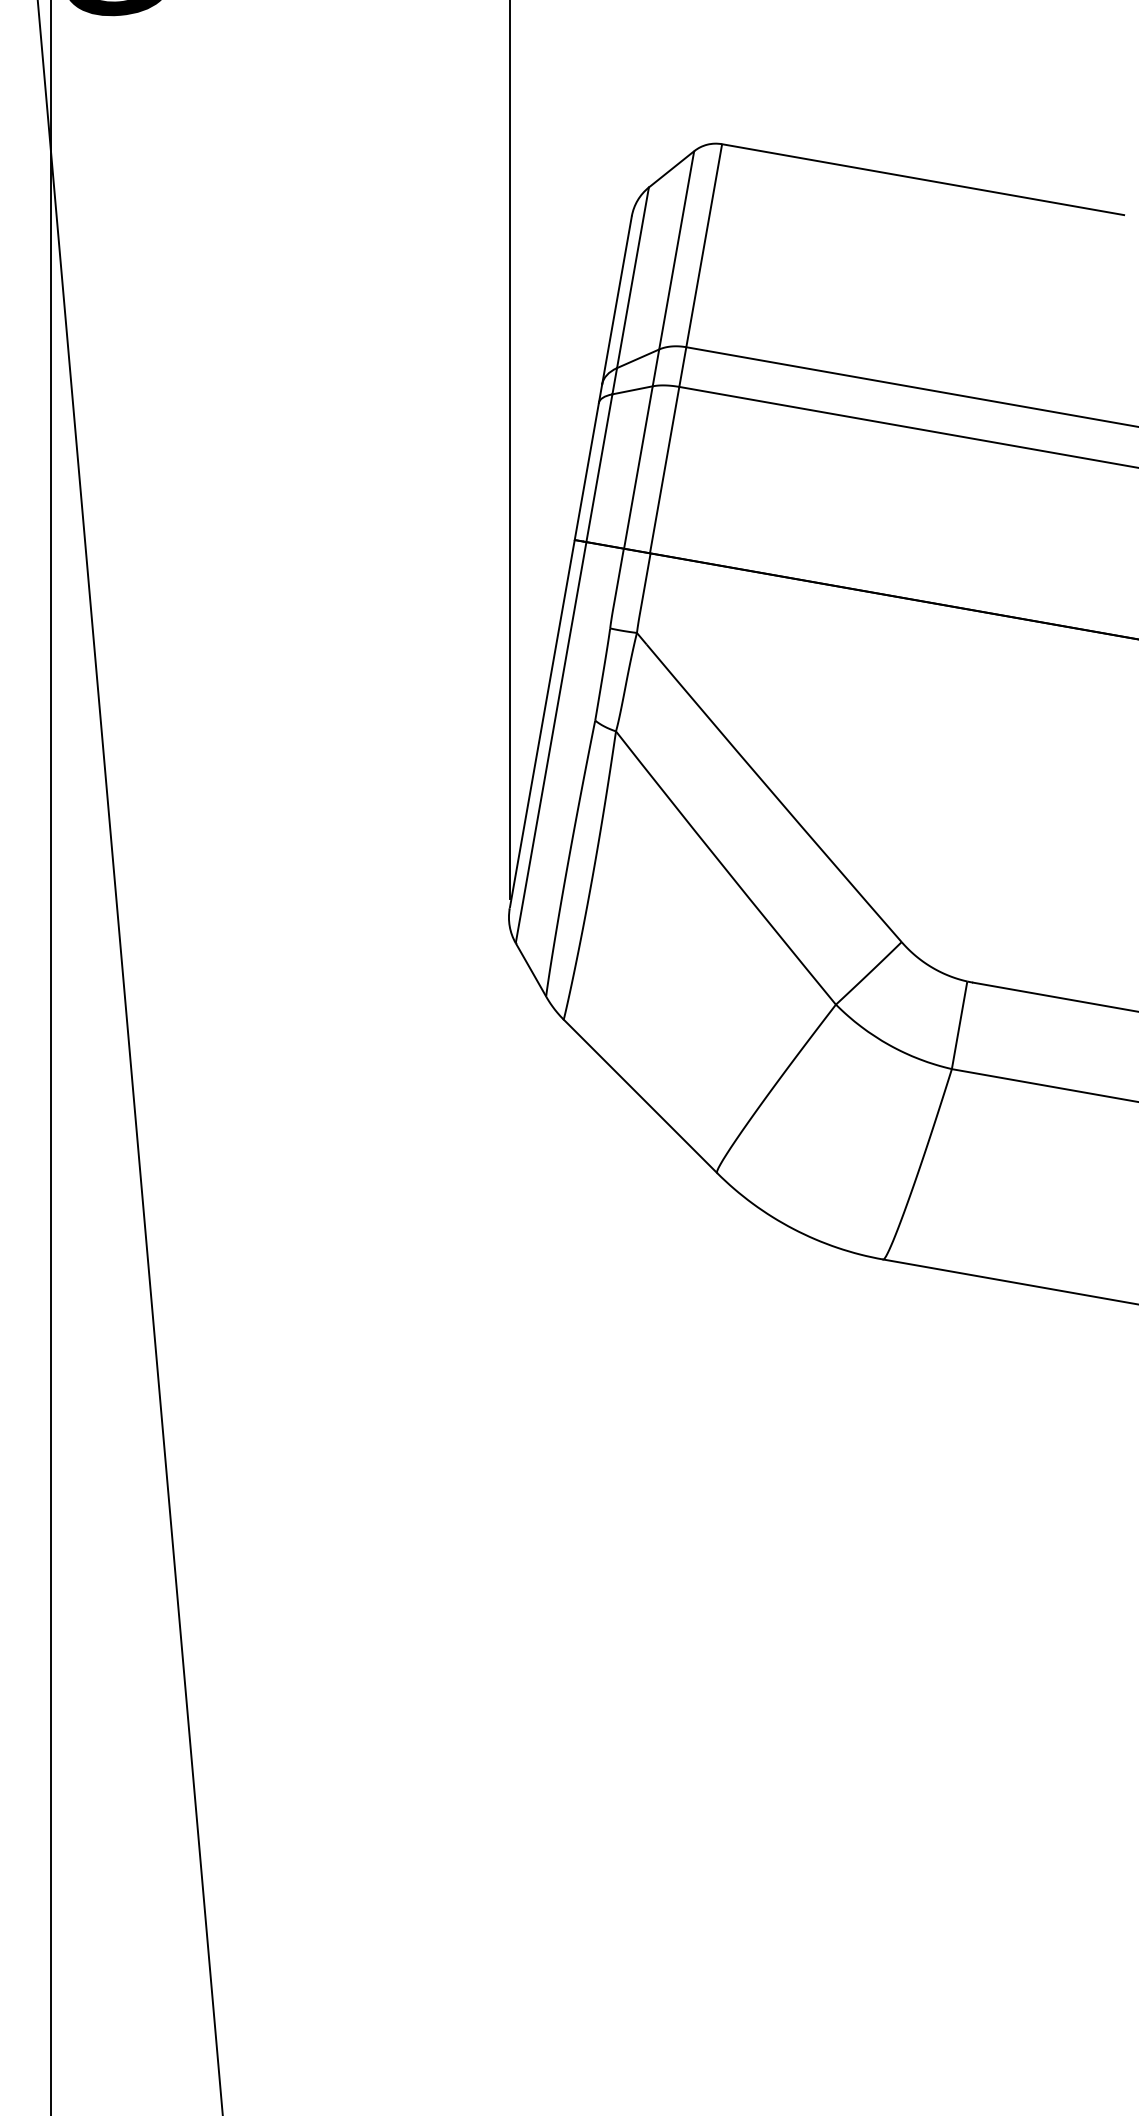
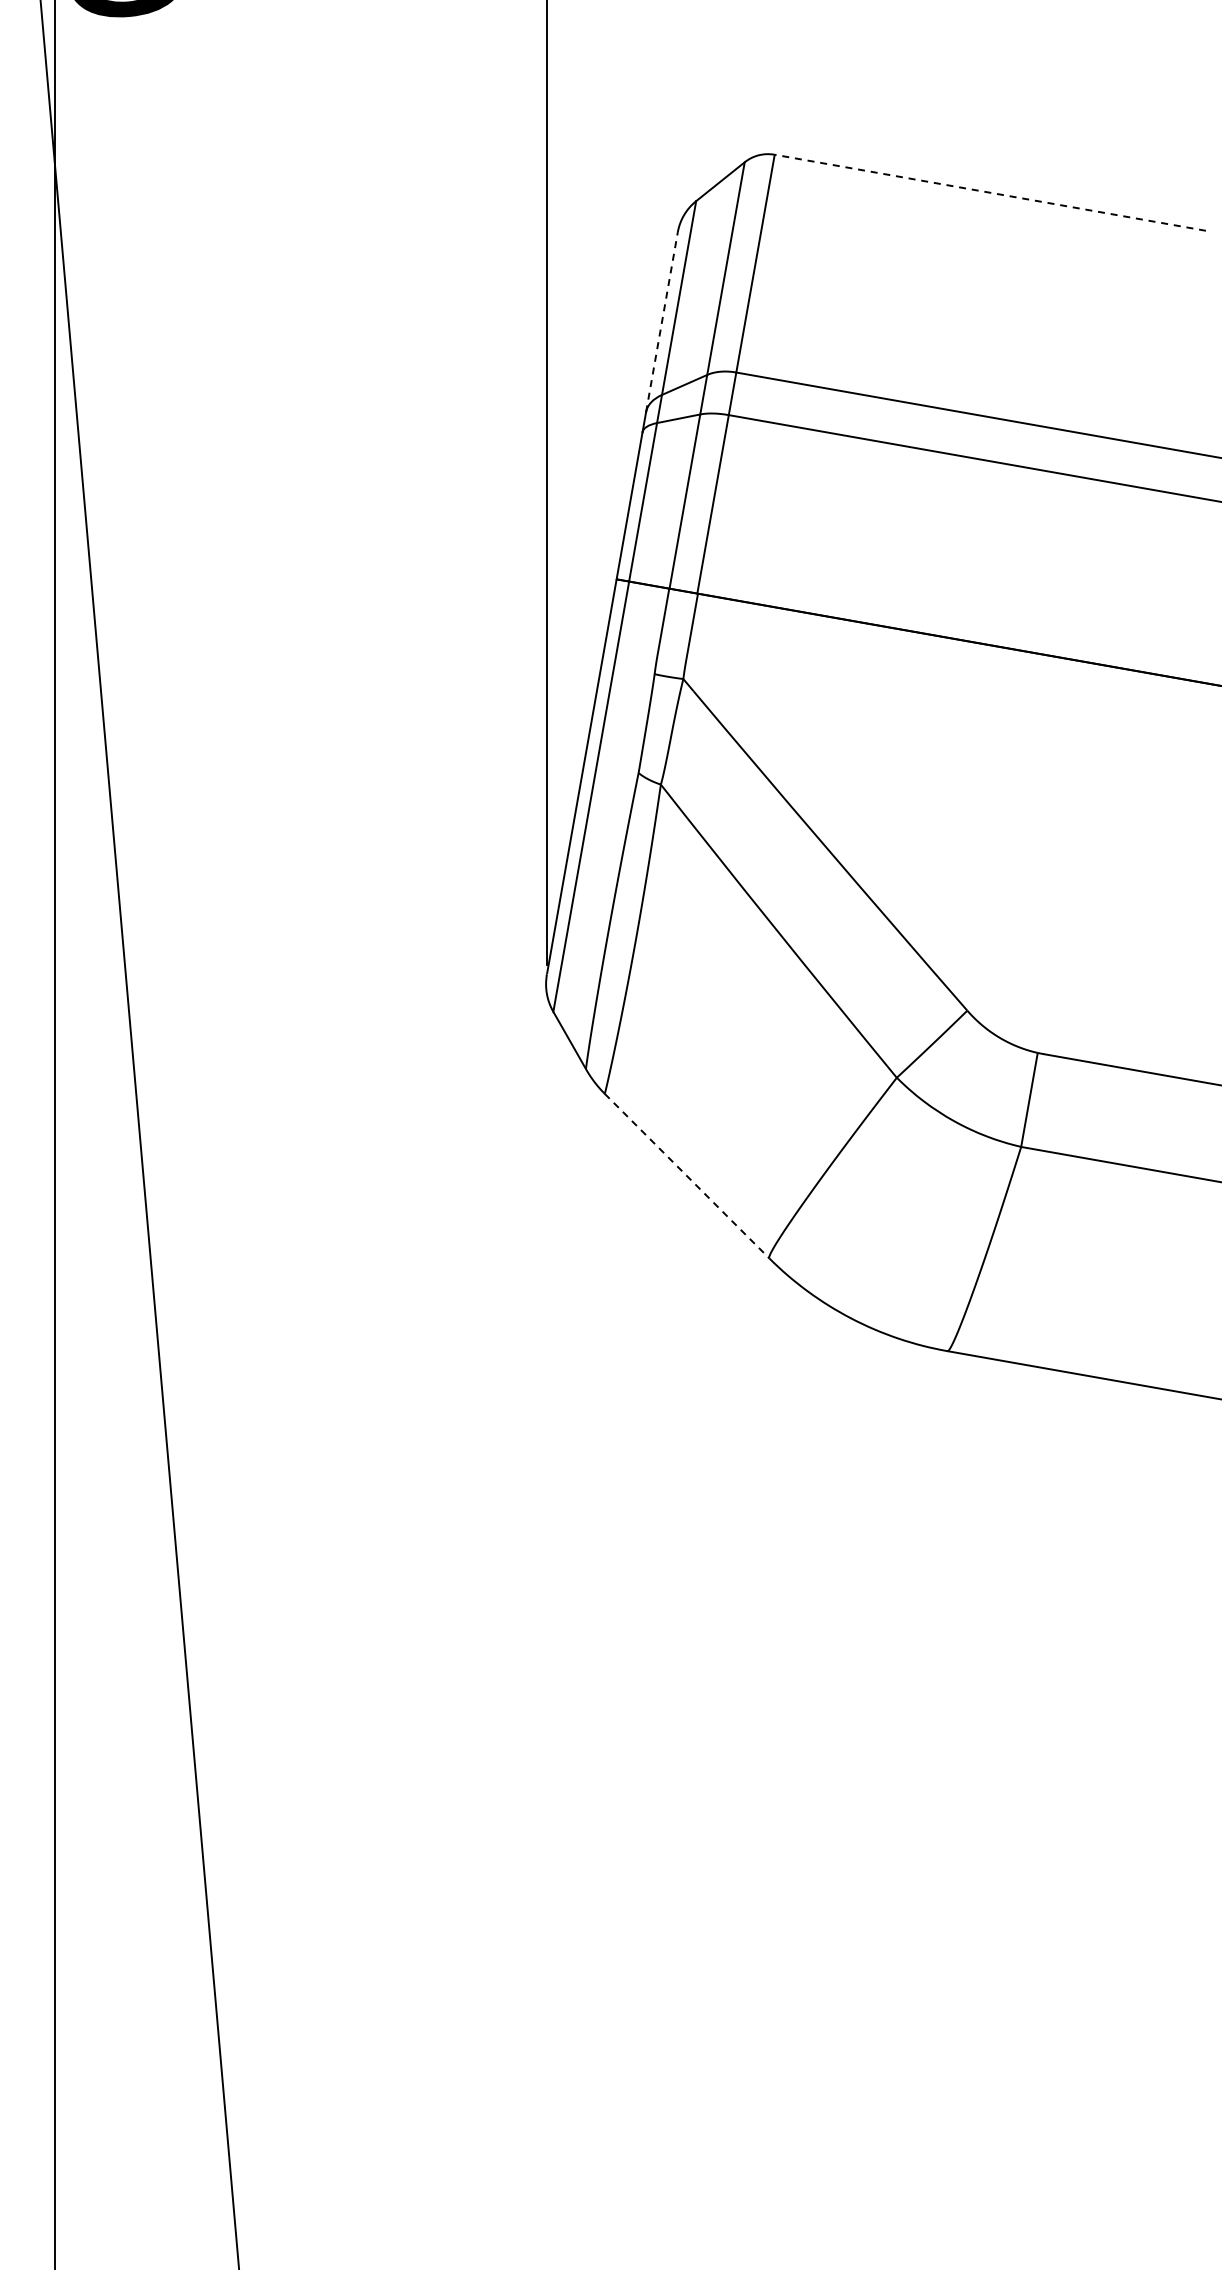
line: (923, 179) -> (990, 192), solid -> dashed
line: (617, 299) -> (662, 321), solid -> dashed
line: (640, 1096) -> (687, 1176), solid -> dashed

